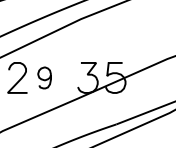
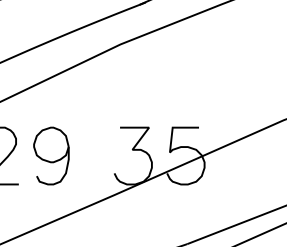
part: (44, 77) -> (51, 155), size x1.43

